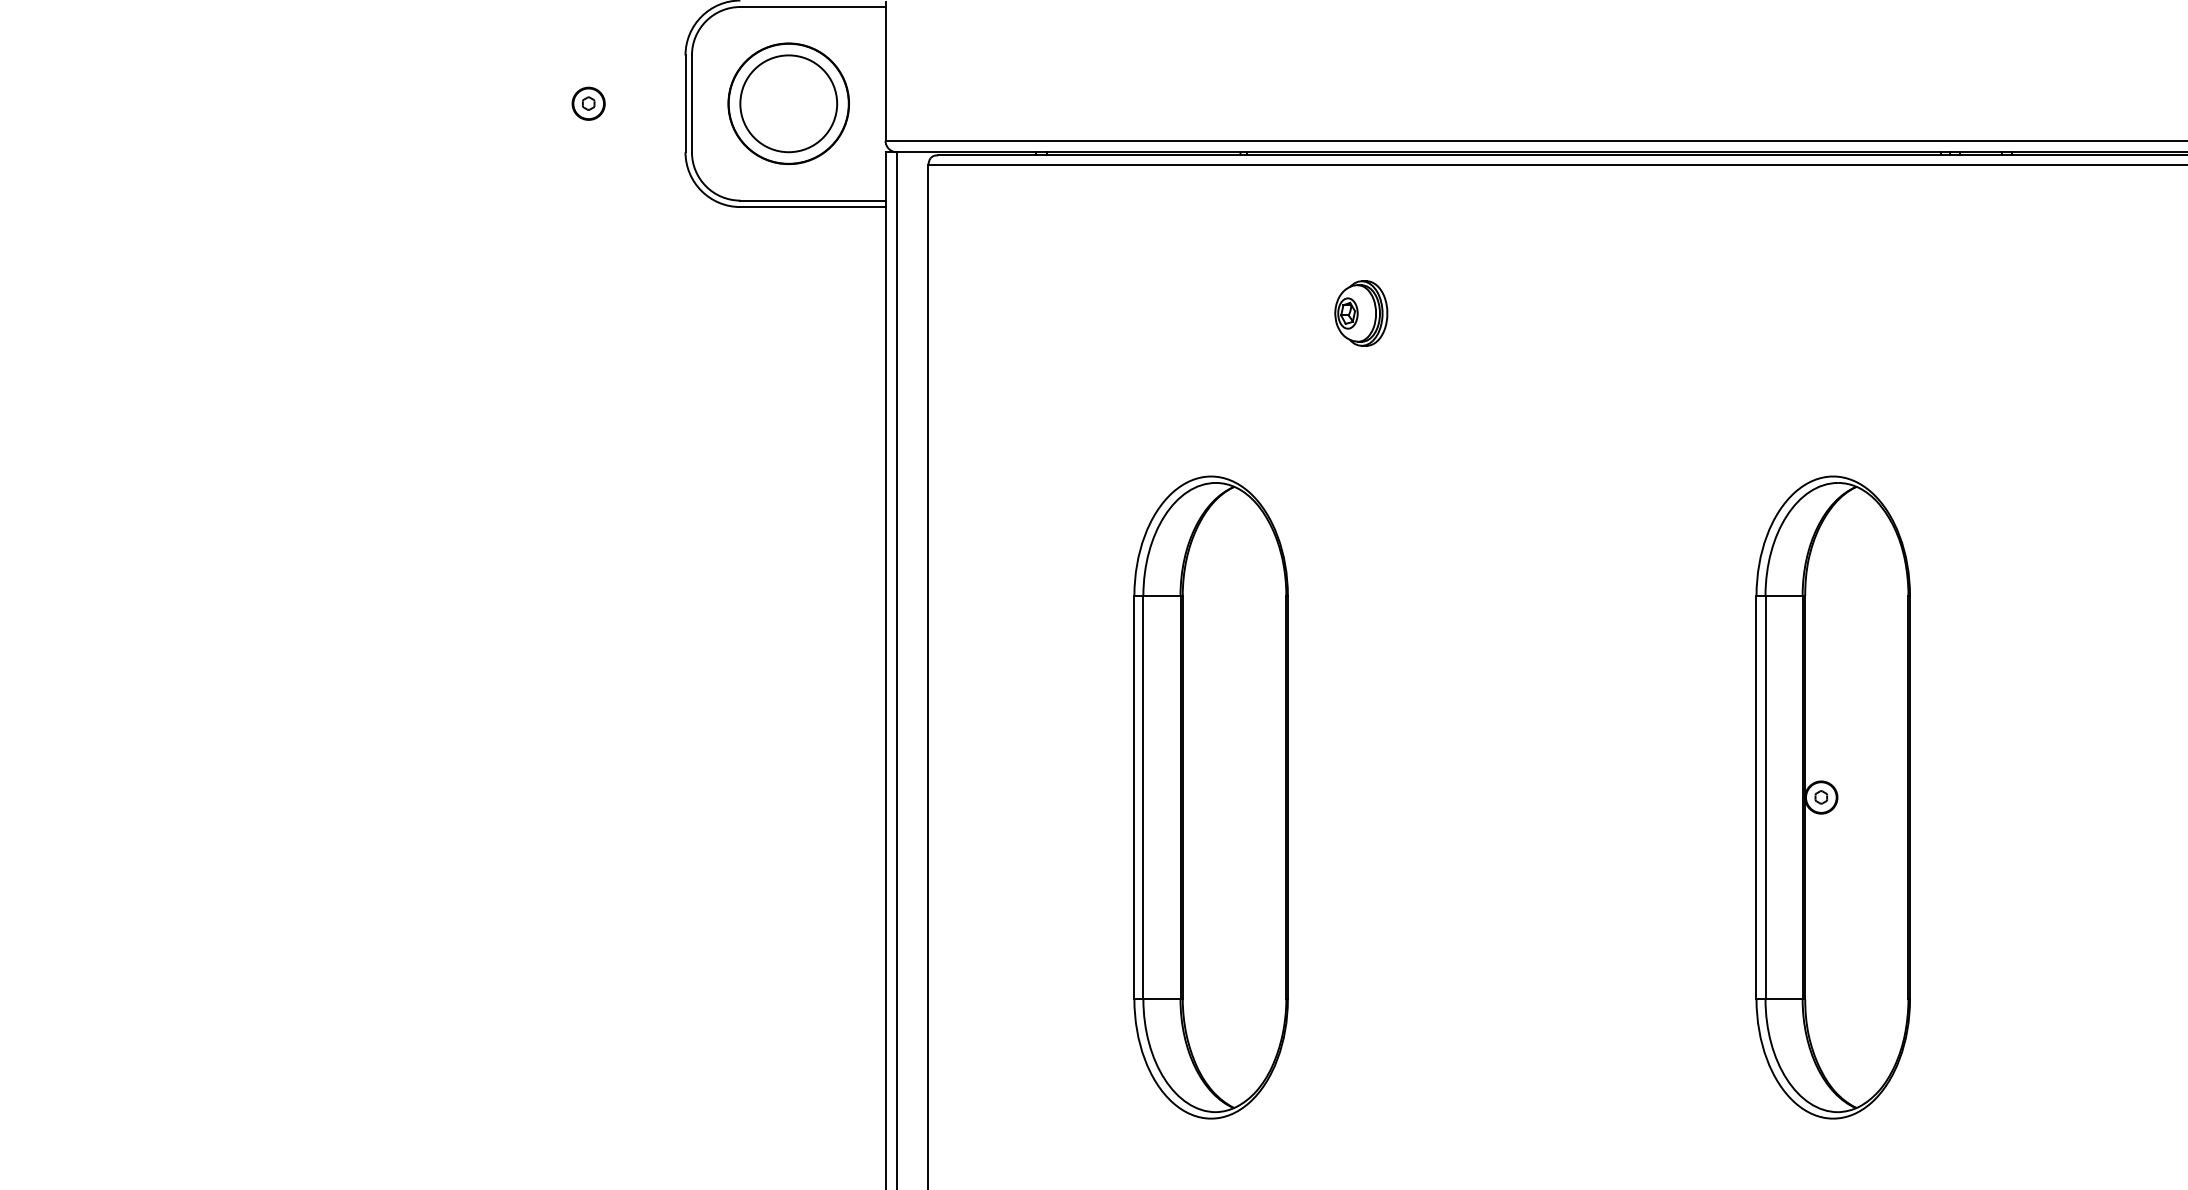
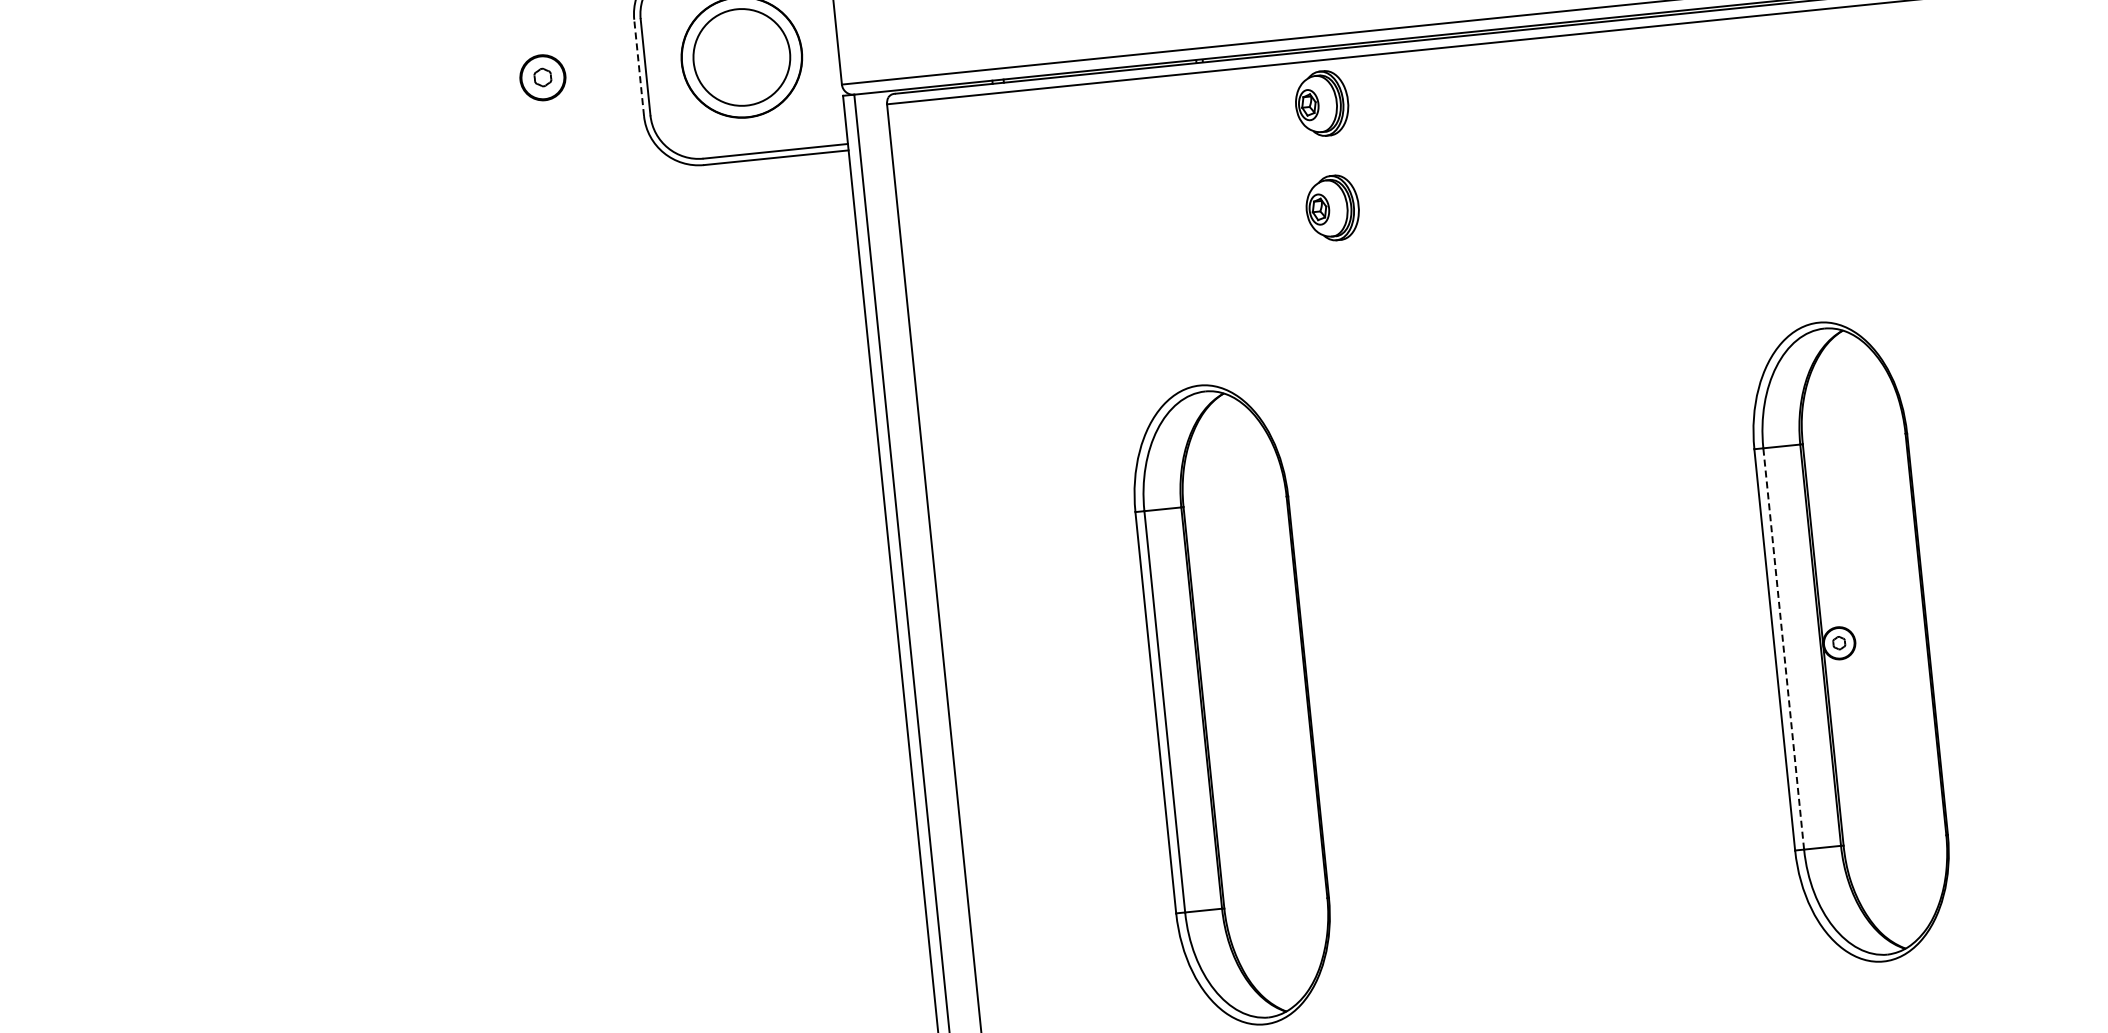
part: (588, 103) -> (542, 77), size x1.4
line: (685, 103) -> (639, 67), solid -> dashed
part: (1361, 208) -> (1322, 103), added
line: (1765, 797) -> (1783, 648), solid -> dashed

